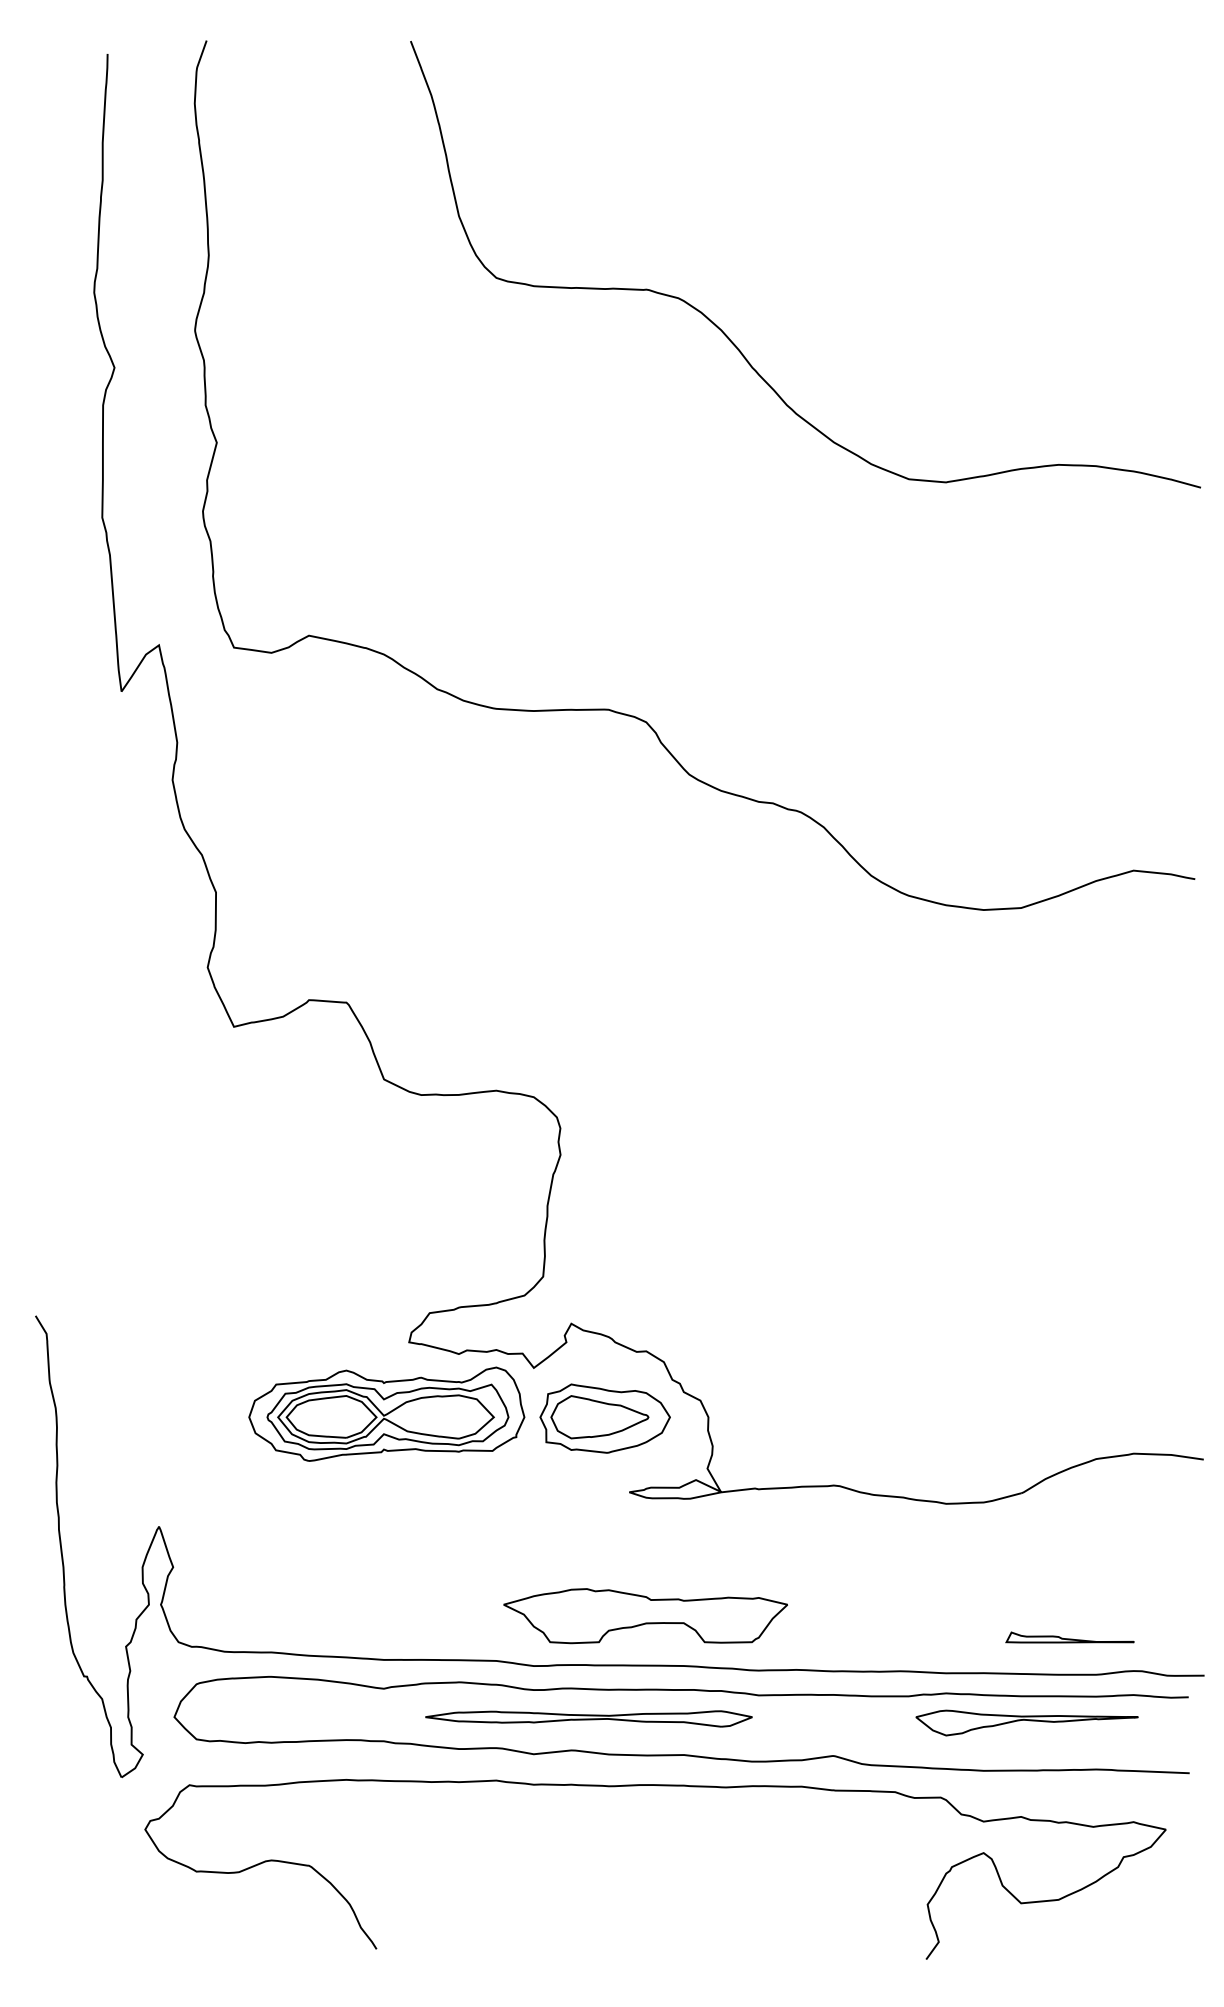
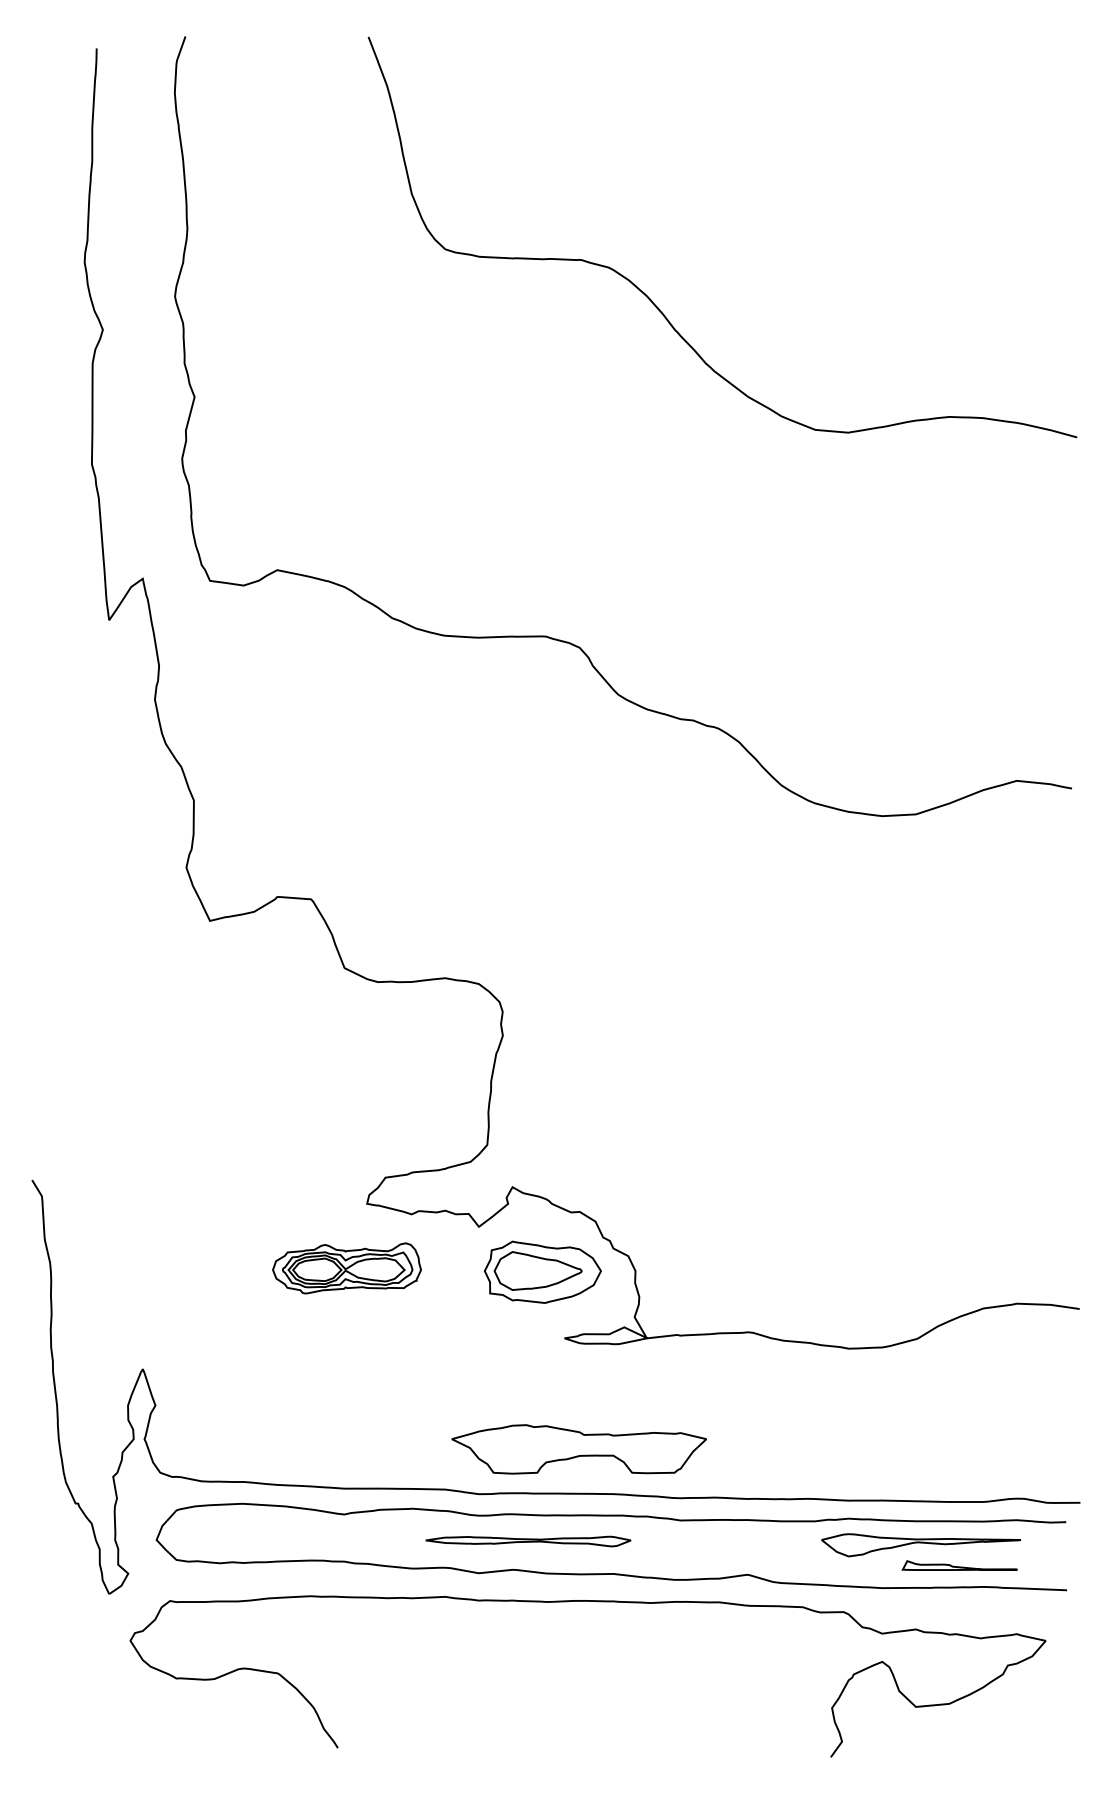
part: (386, 1414) -> (346, 1268), size x0.6
part: (1069, 1637) -> (959, 1565), moved
part: (589, 1718) -> (528, 1541), size x0.7

